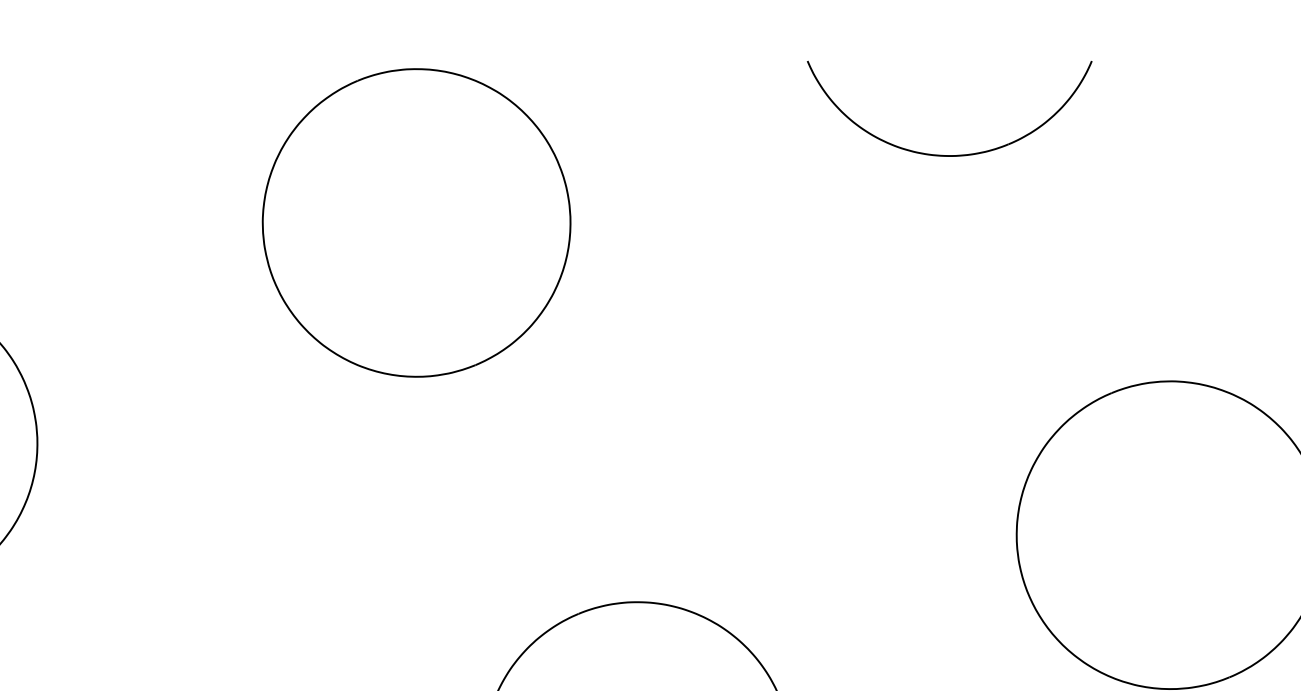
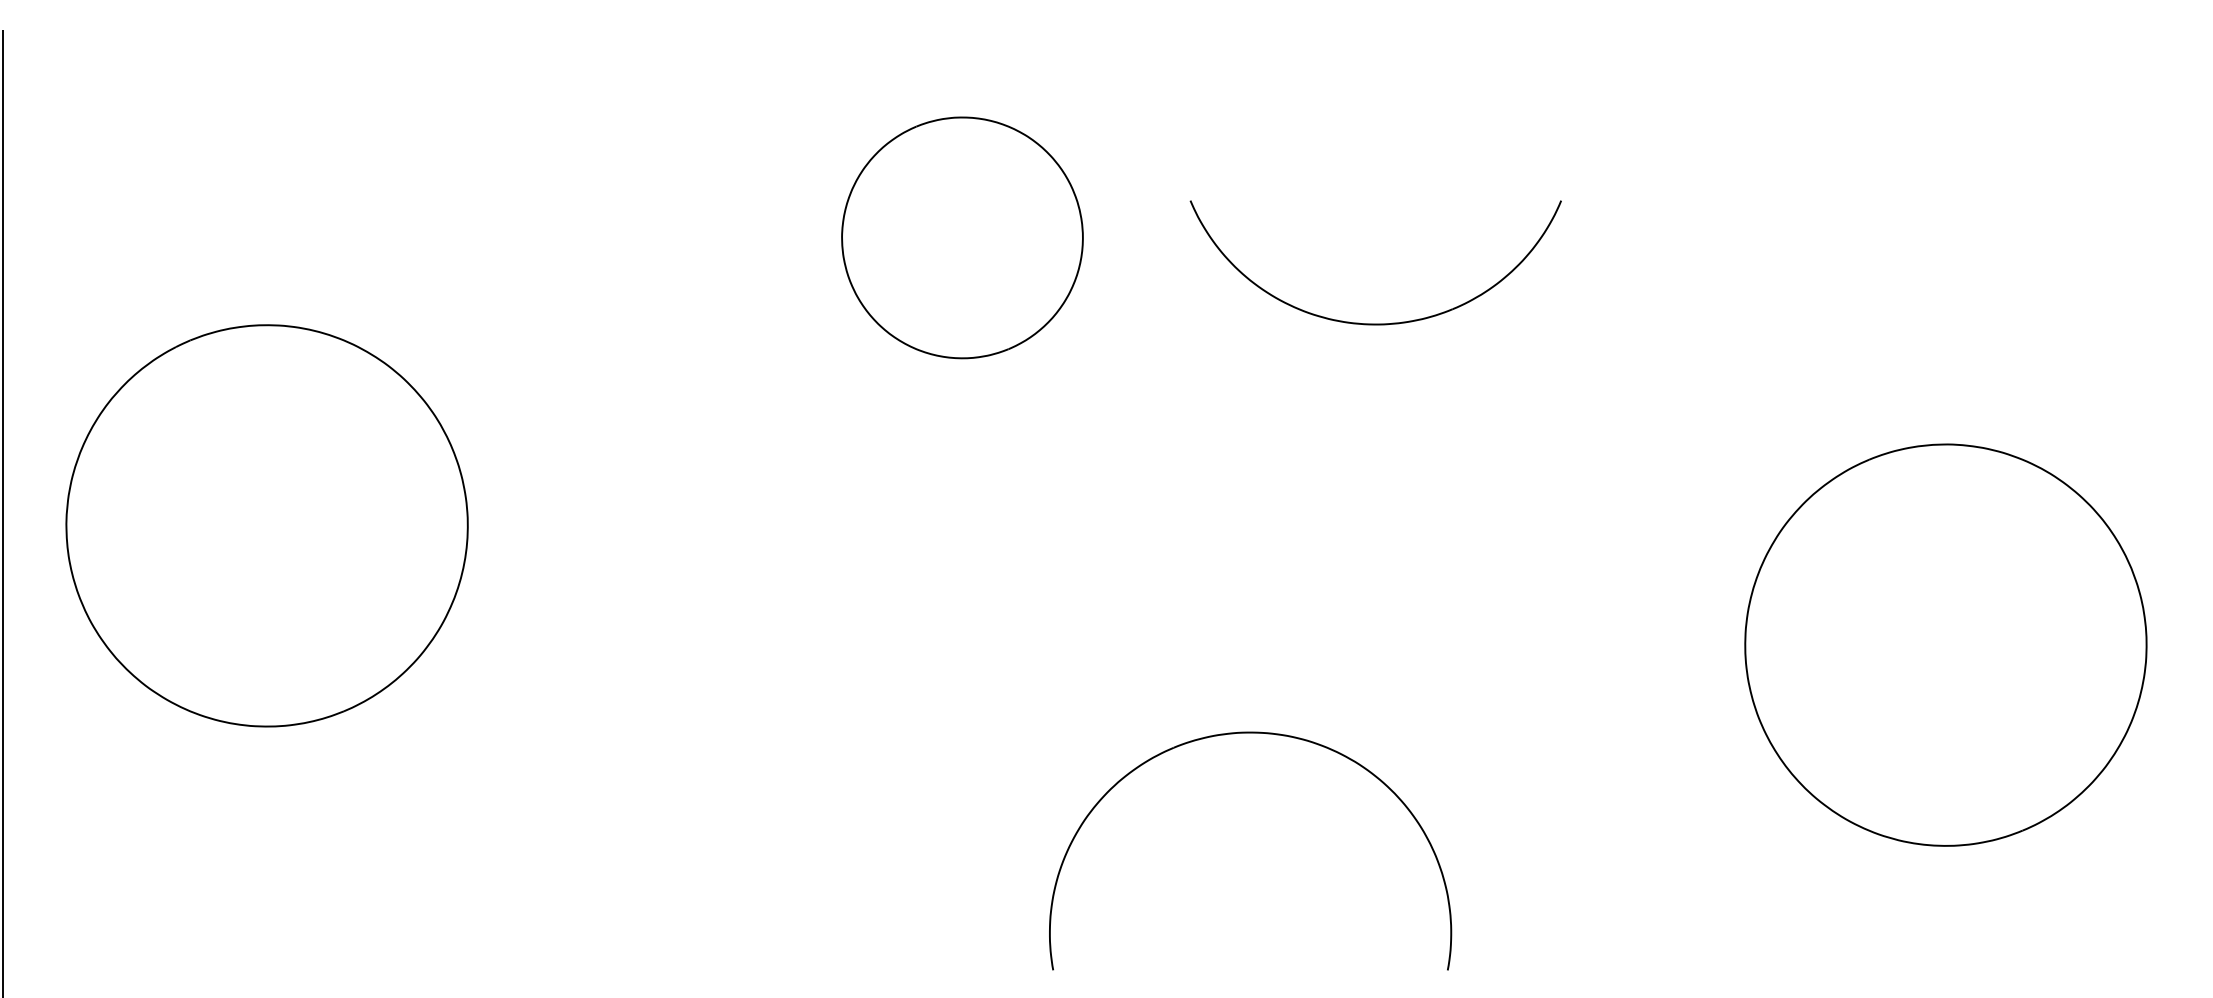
part: (949, 155) -> (1375, 323), moved
part: (416, 222) -> (962, 237), size x0.6

